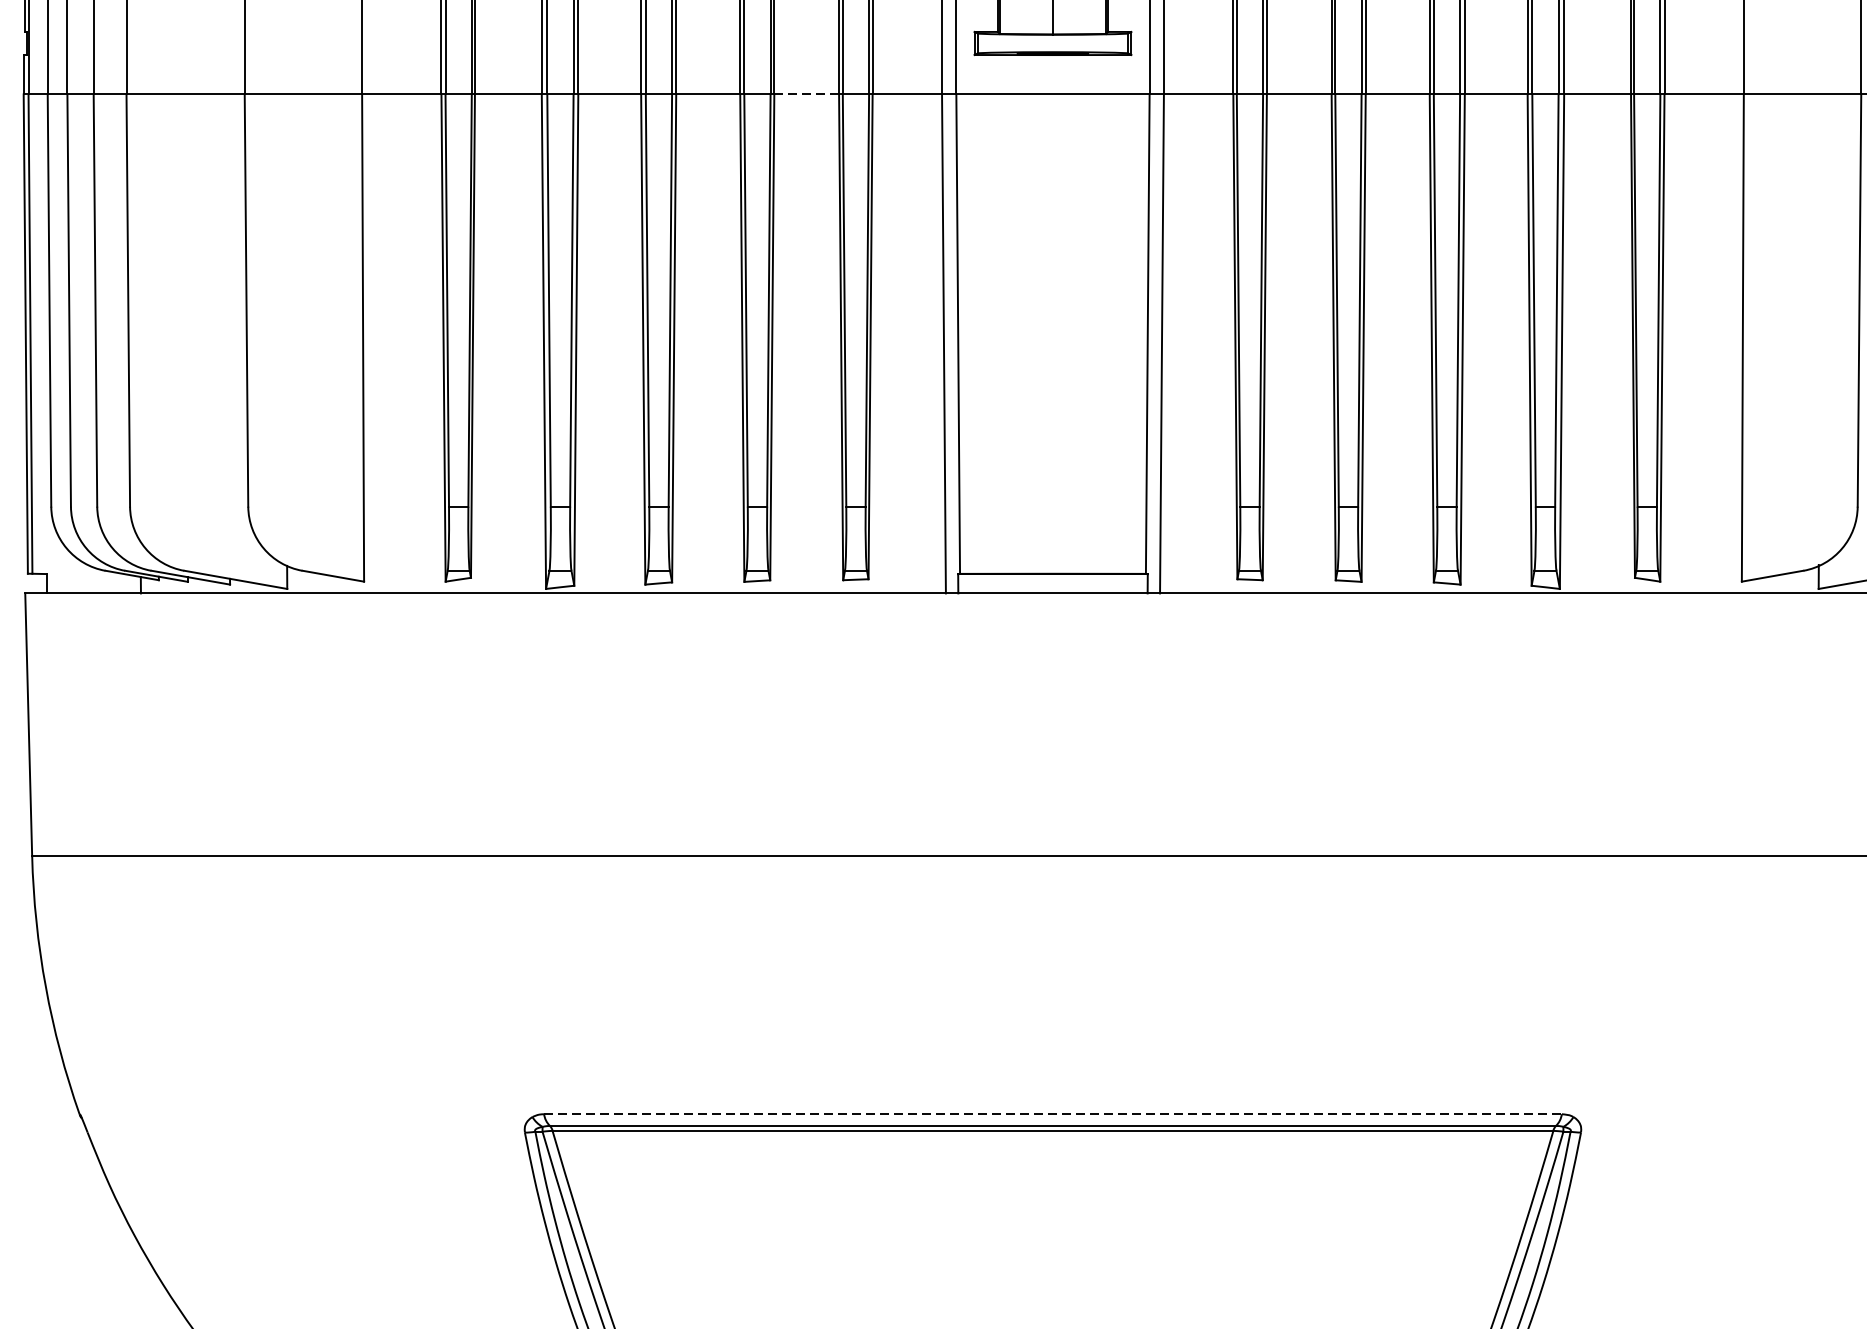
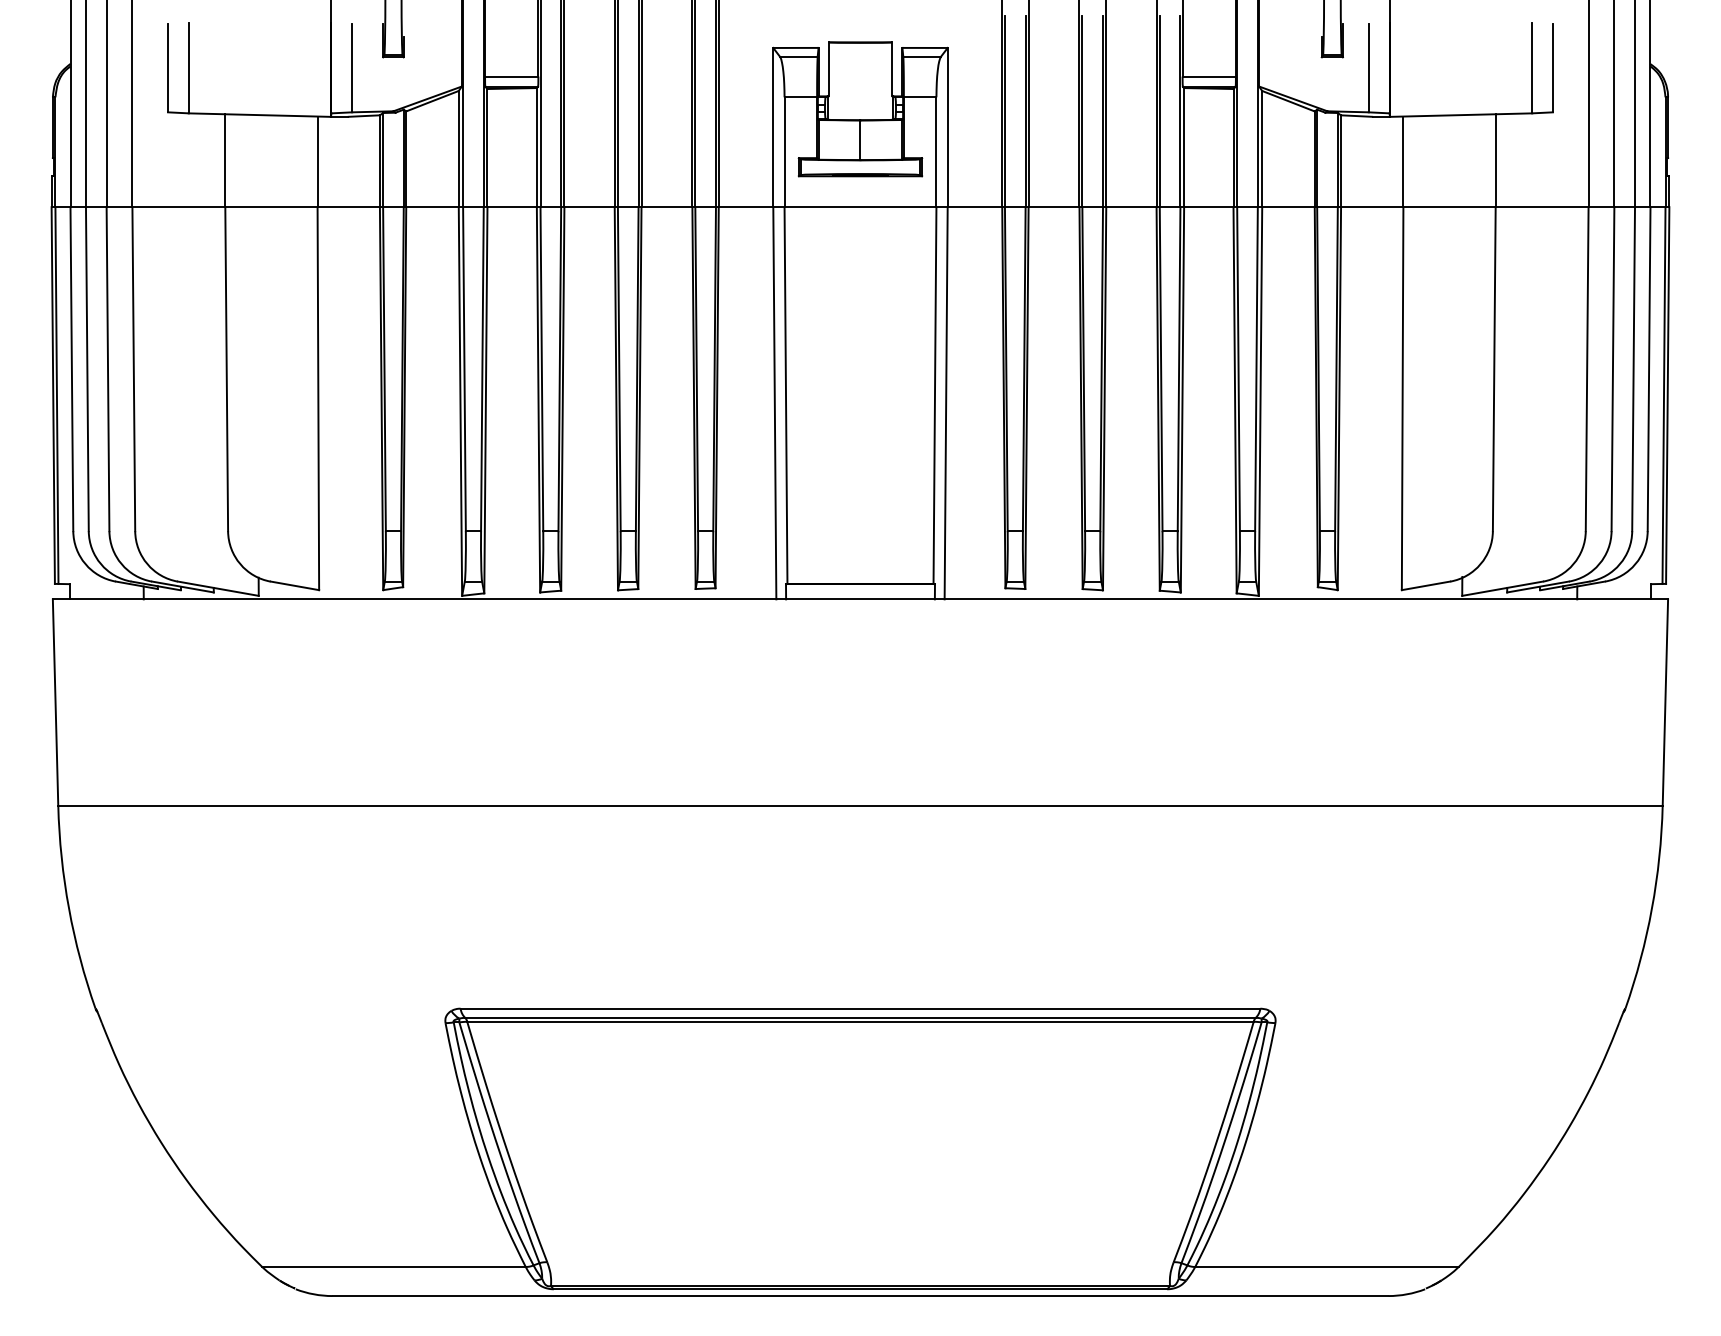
line: (806, 94) -> (666, 207), dashed -> solid
line: (1052, 1114) -> (860, 1008), dashed -> solid

